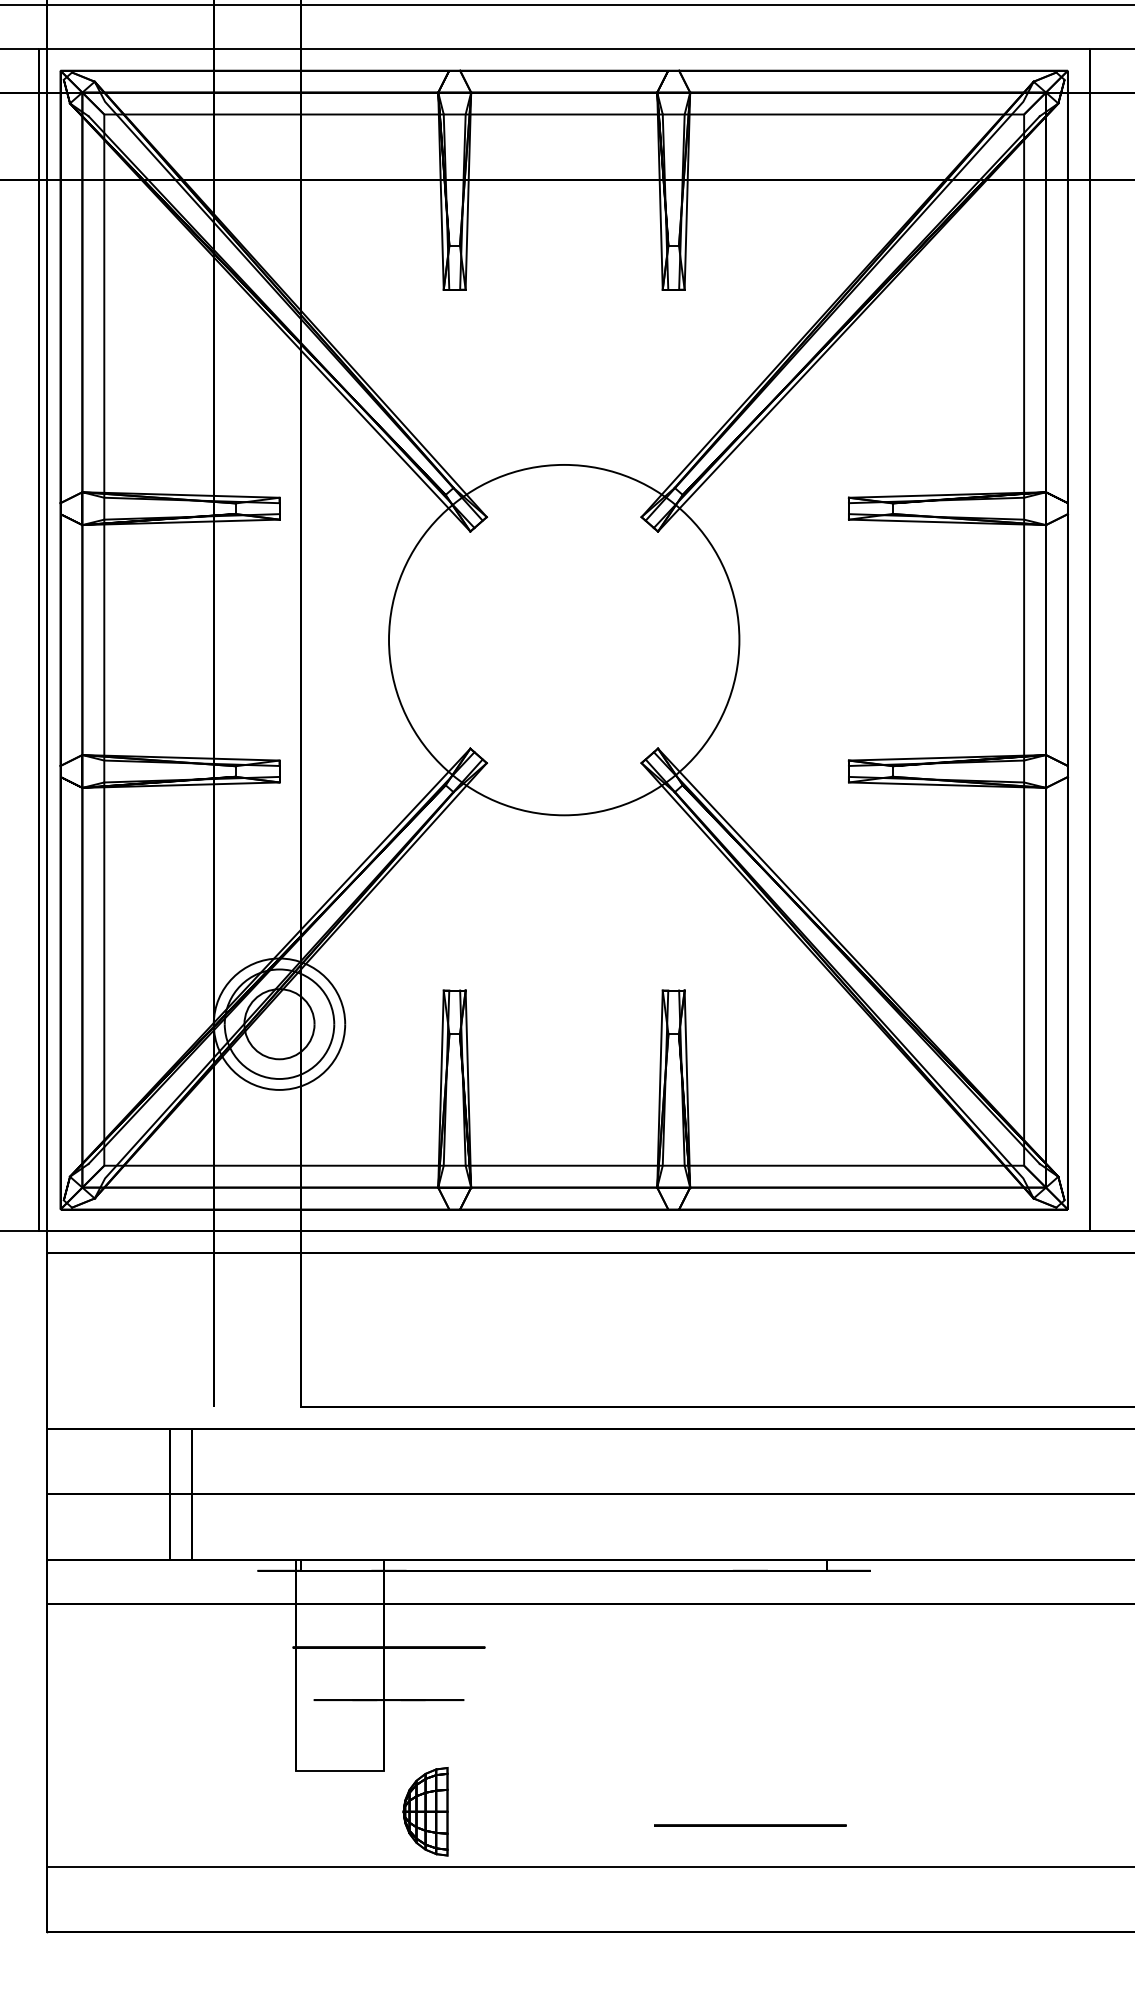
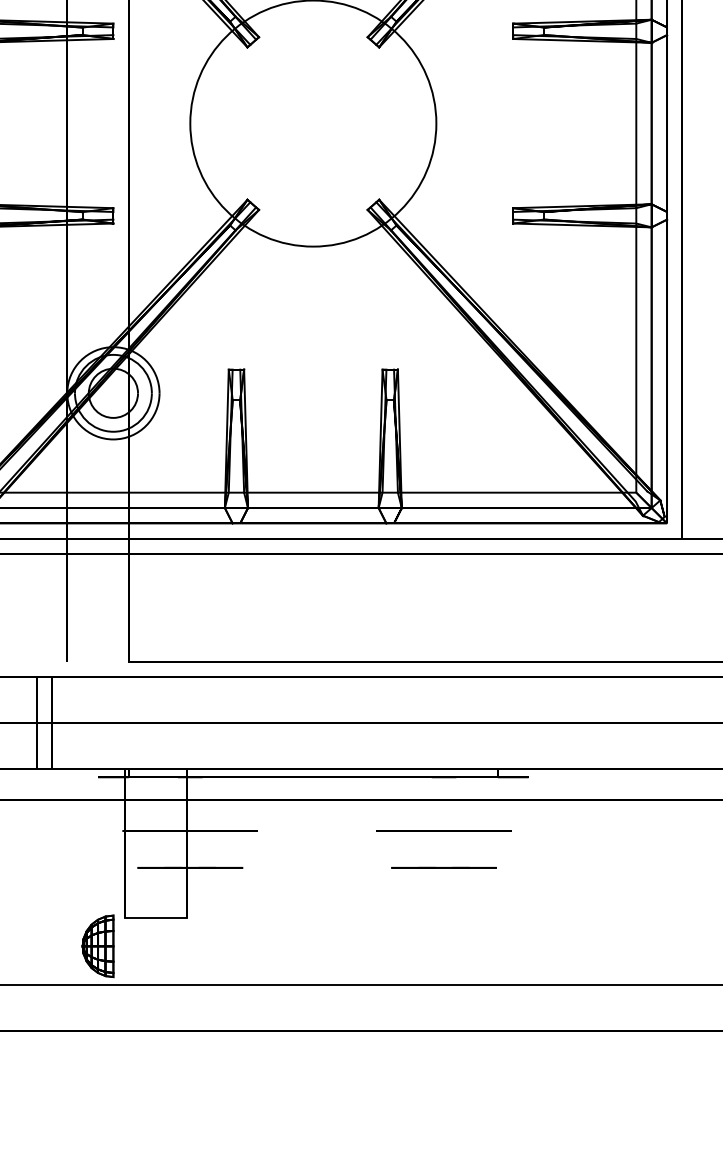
line: (750, 1700) -> (444, 868), added
part: (425, 1811) -> (97, 946), moved
circle: (750, 1825) -> (444, 830), moved

